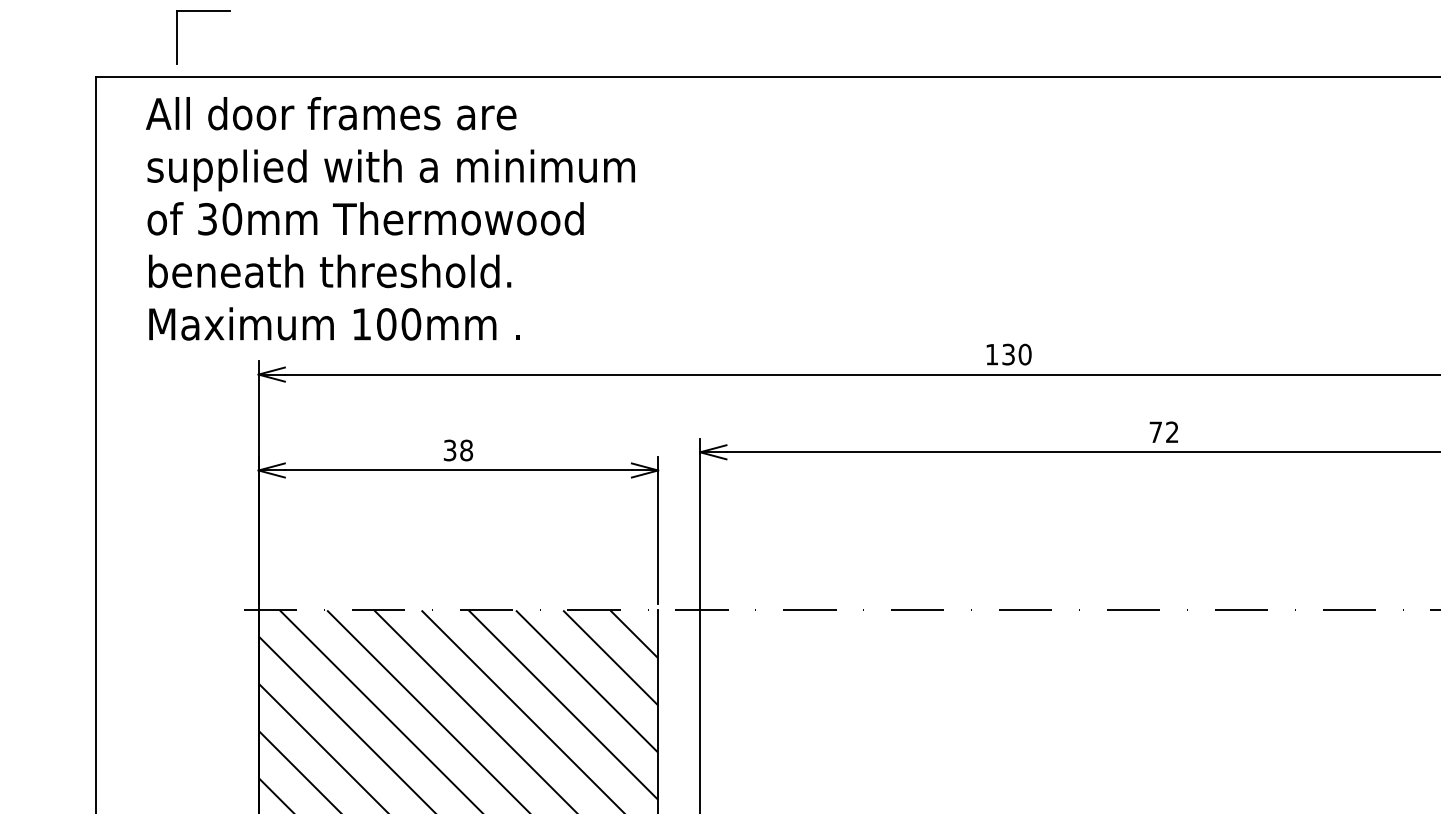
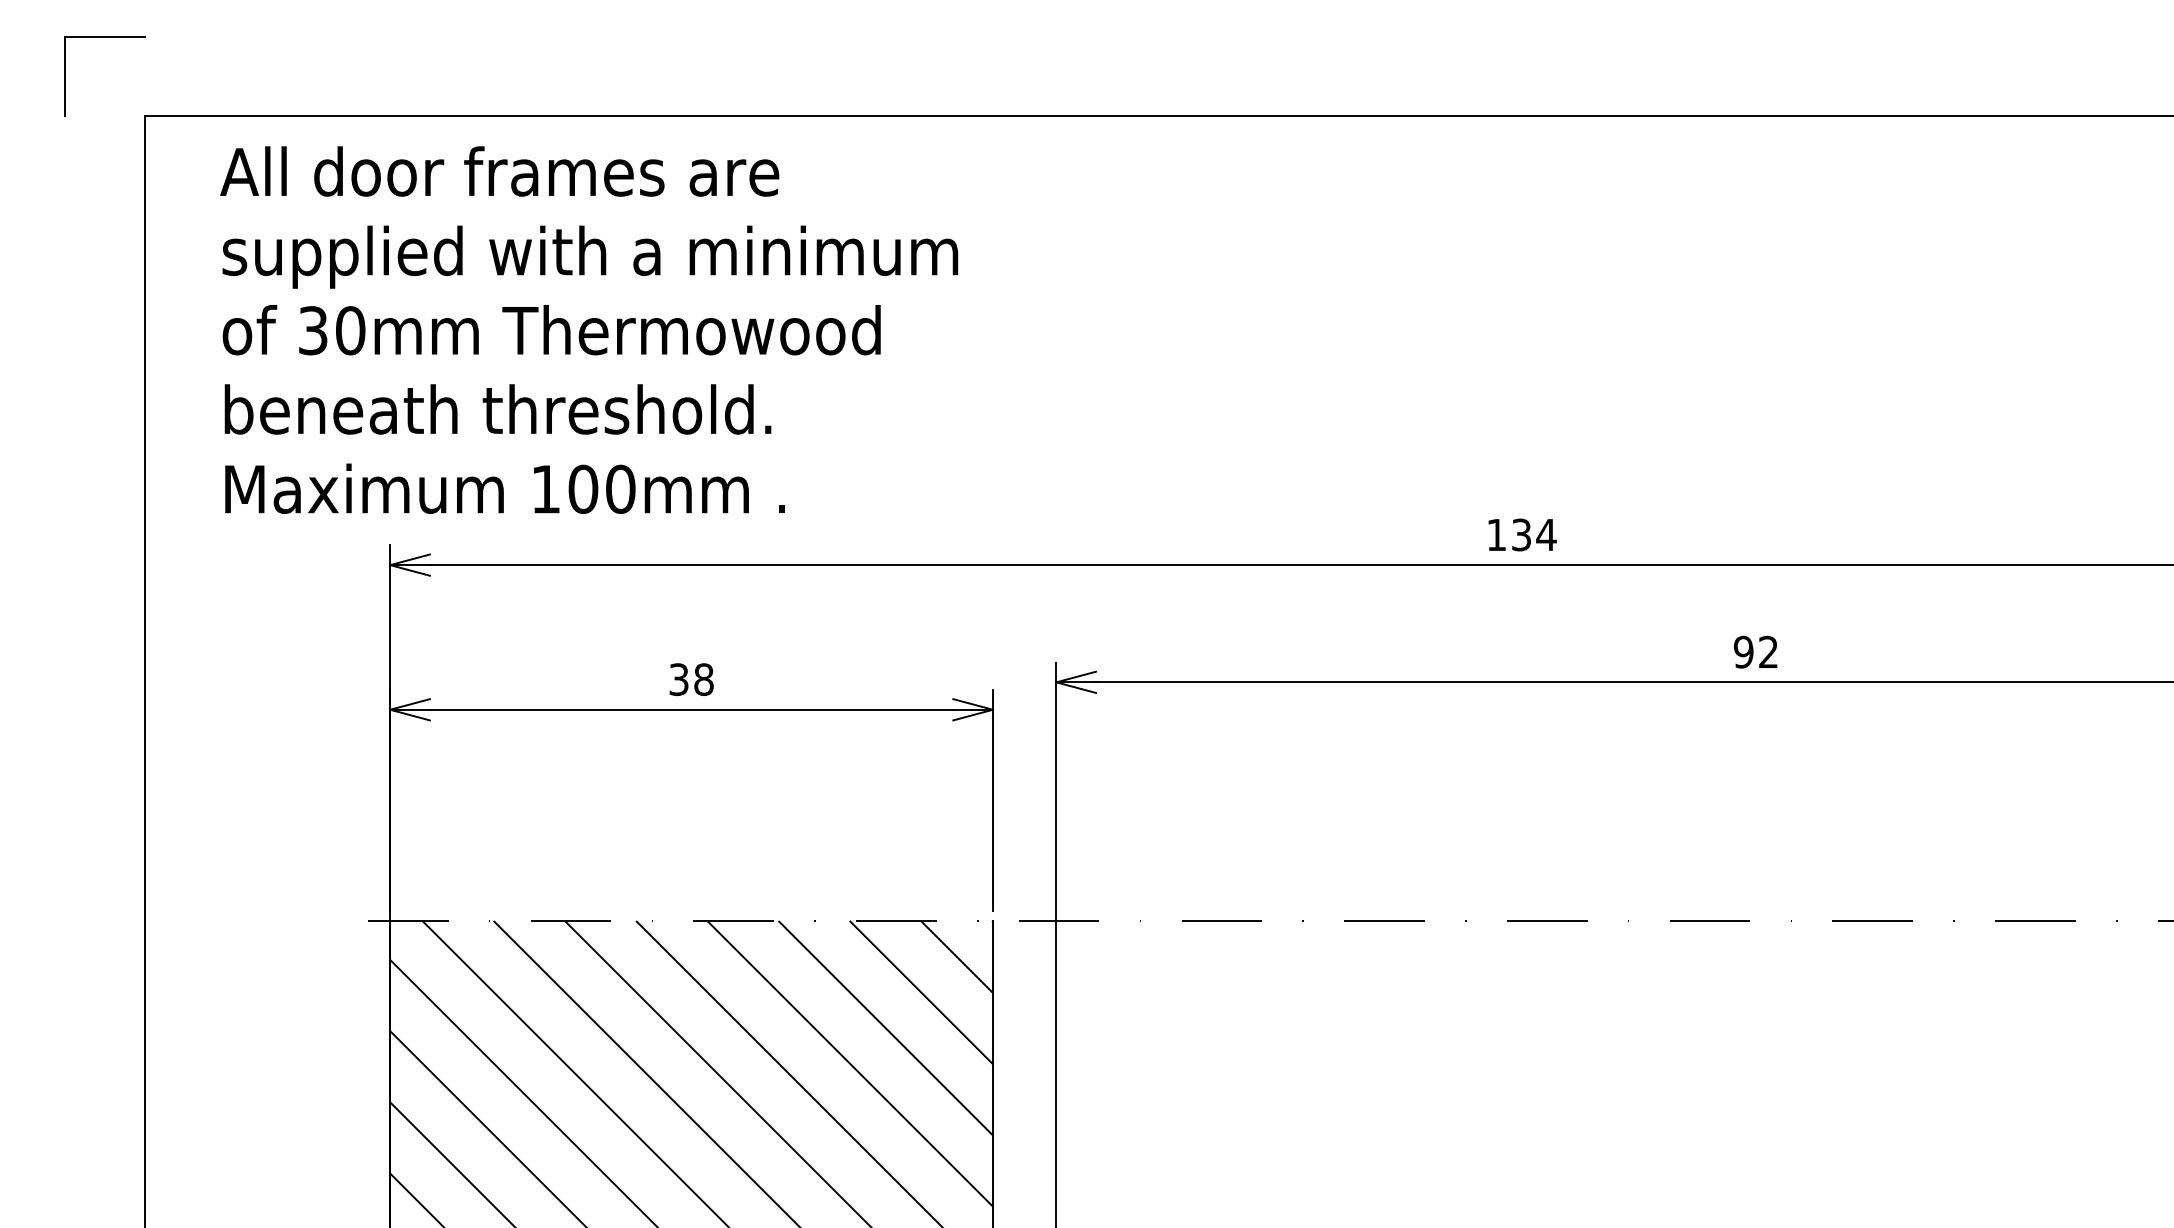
part: (203, 11) -> (104, 36), moved
text: (1024, 354) -> (1545, 534), 130 -> 134
text: (1155, 432) -> (1743, 652), 72 -> 92

